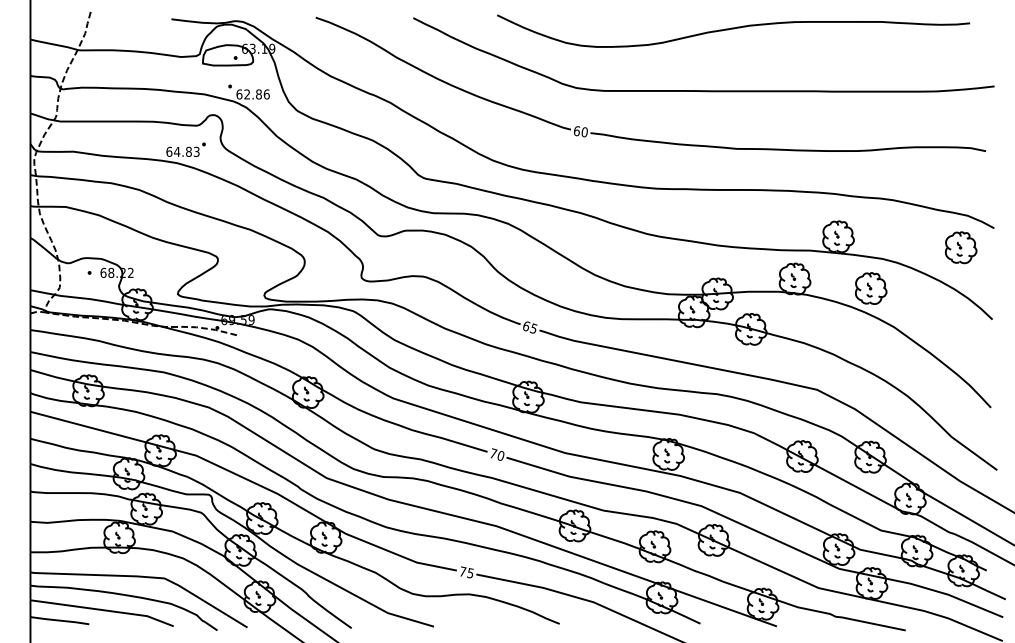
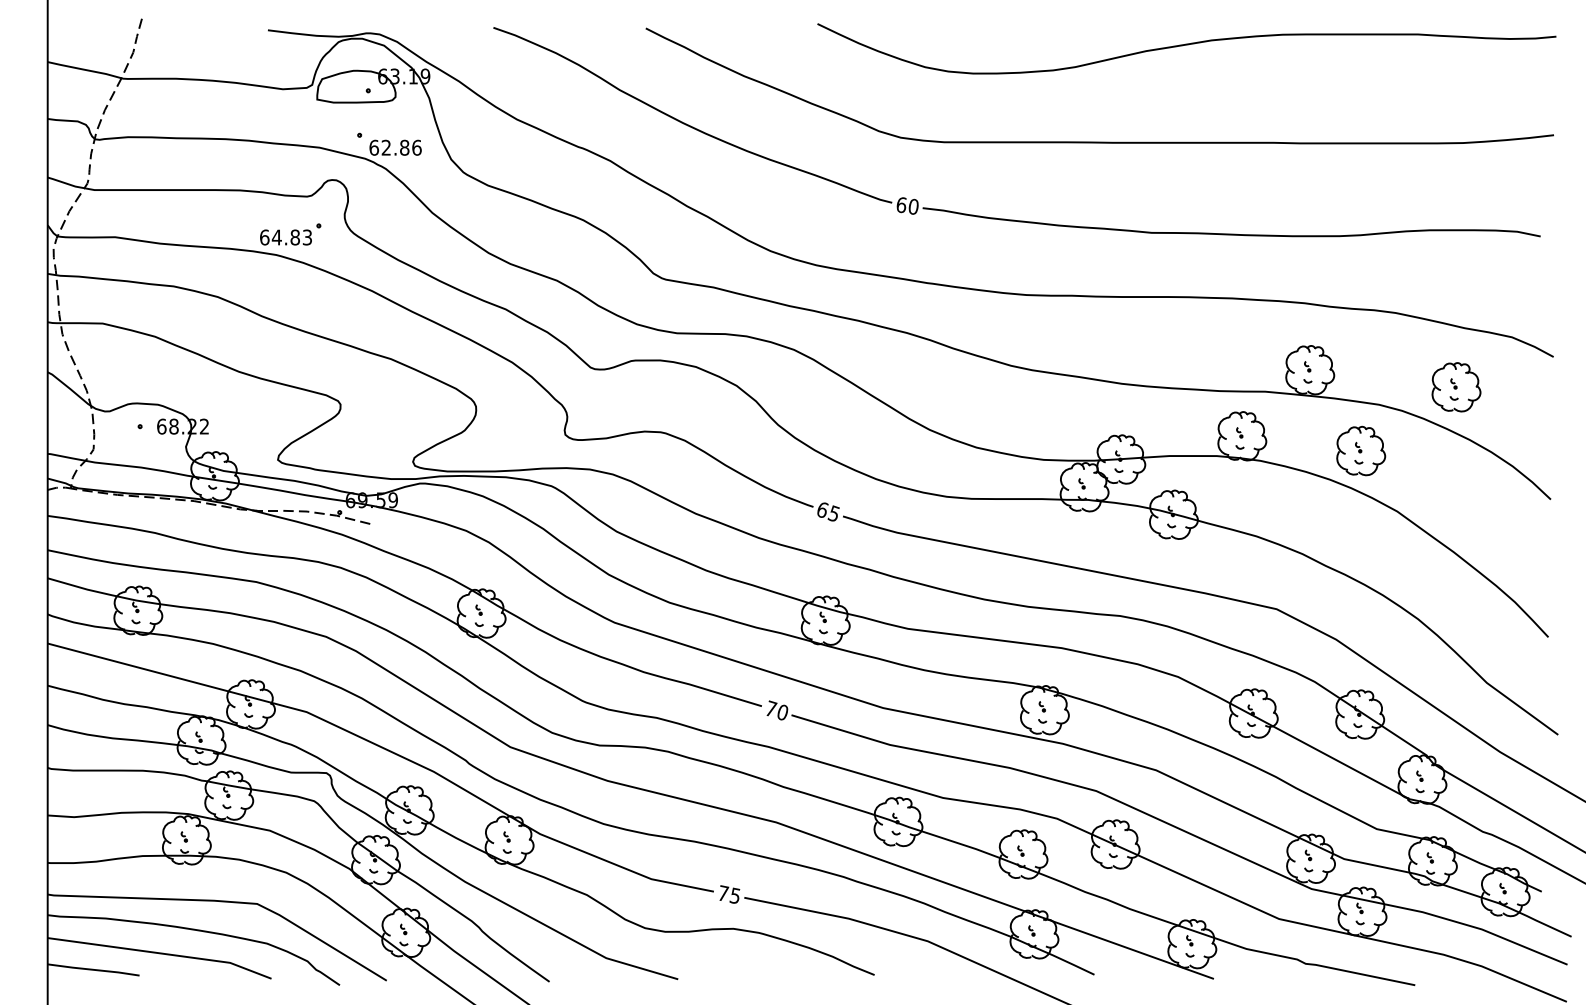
curve: (733, 29) -> (1186, 46), moved
part: (960, 247) -> (1455, 386), moved

